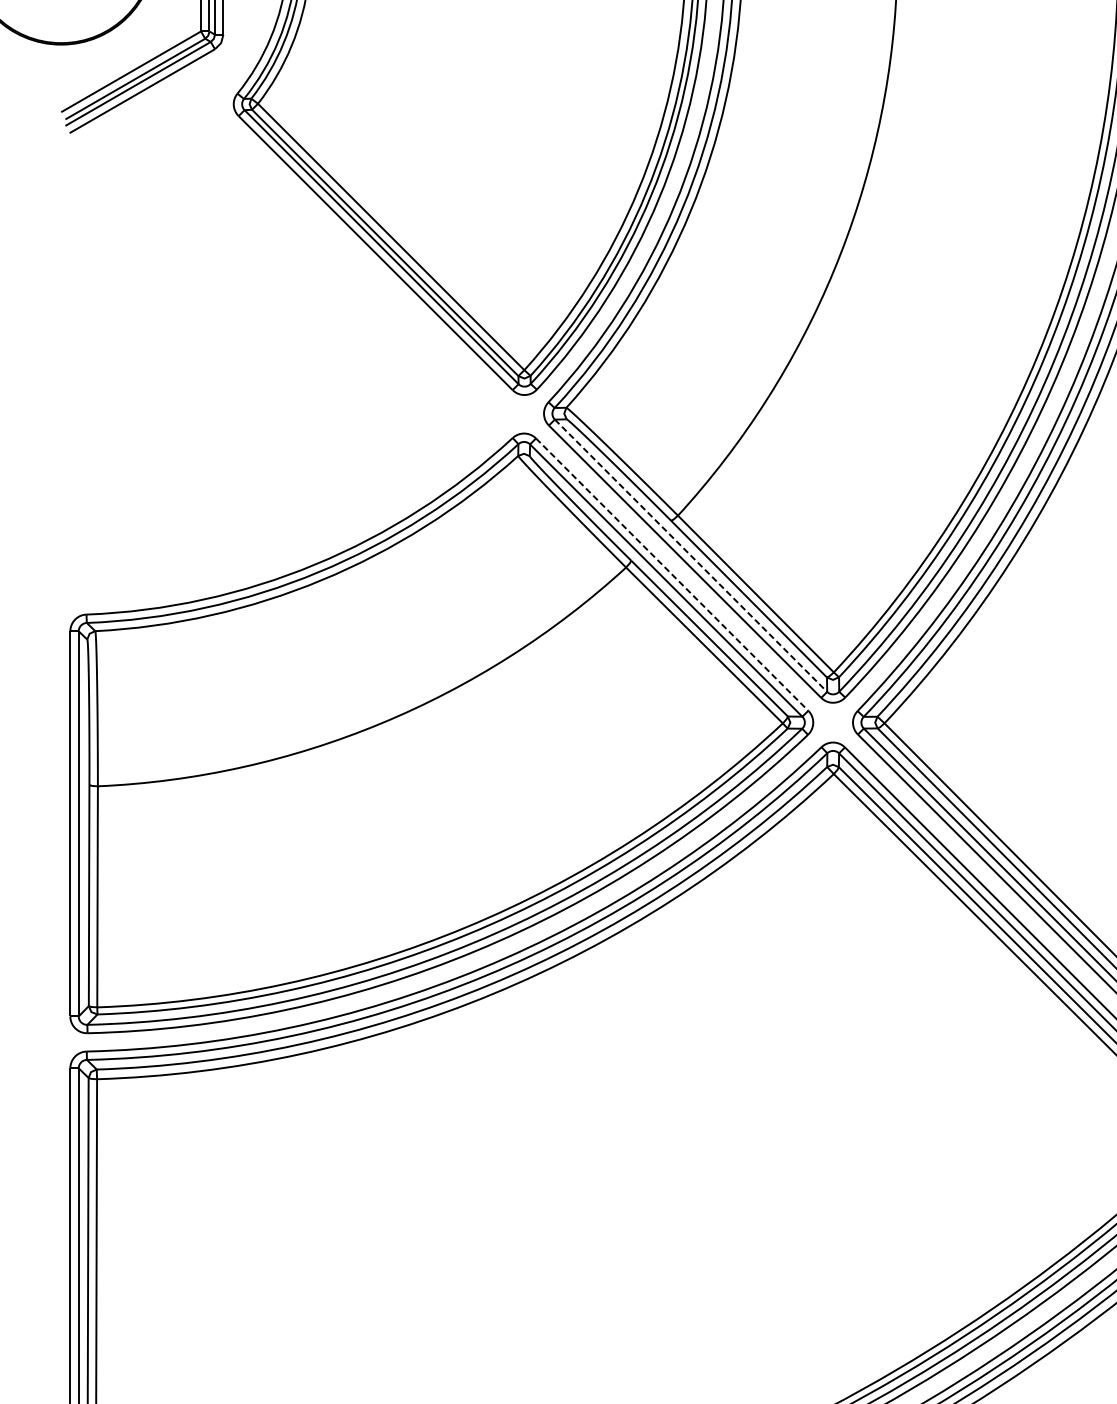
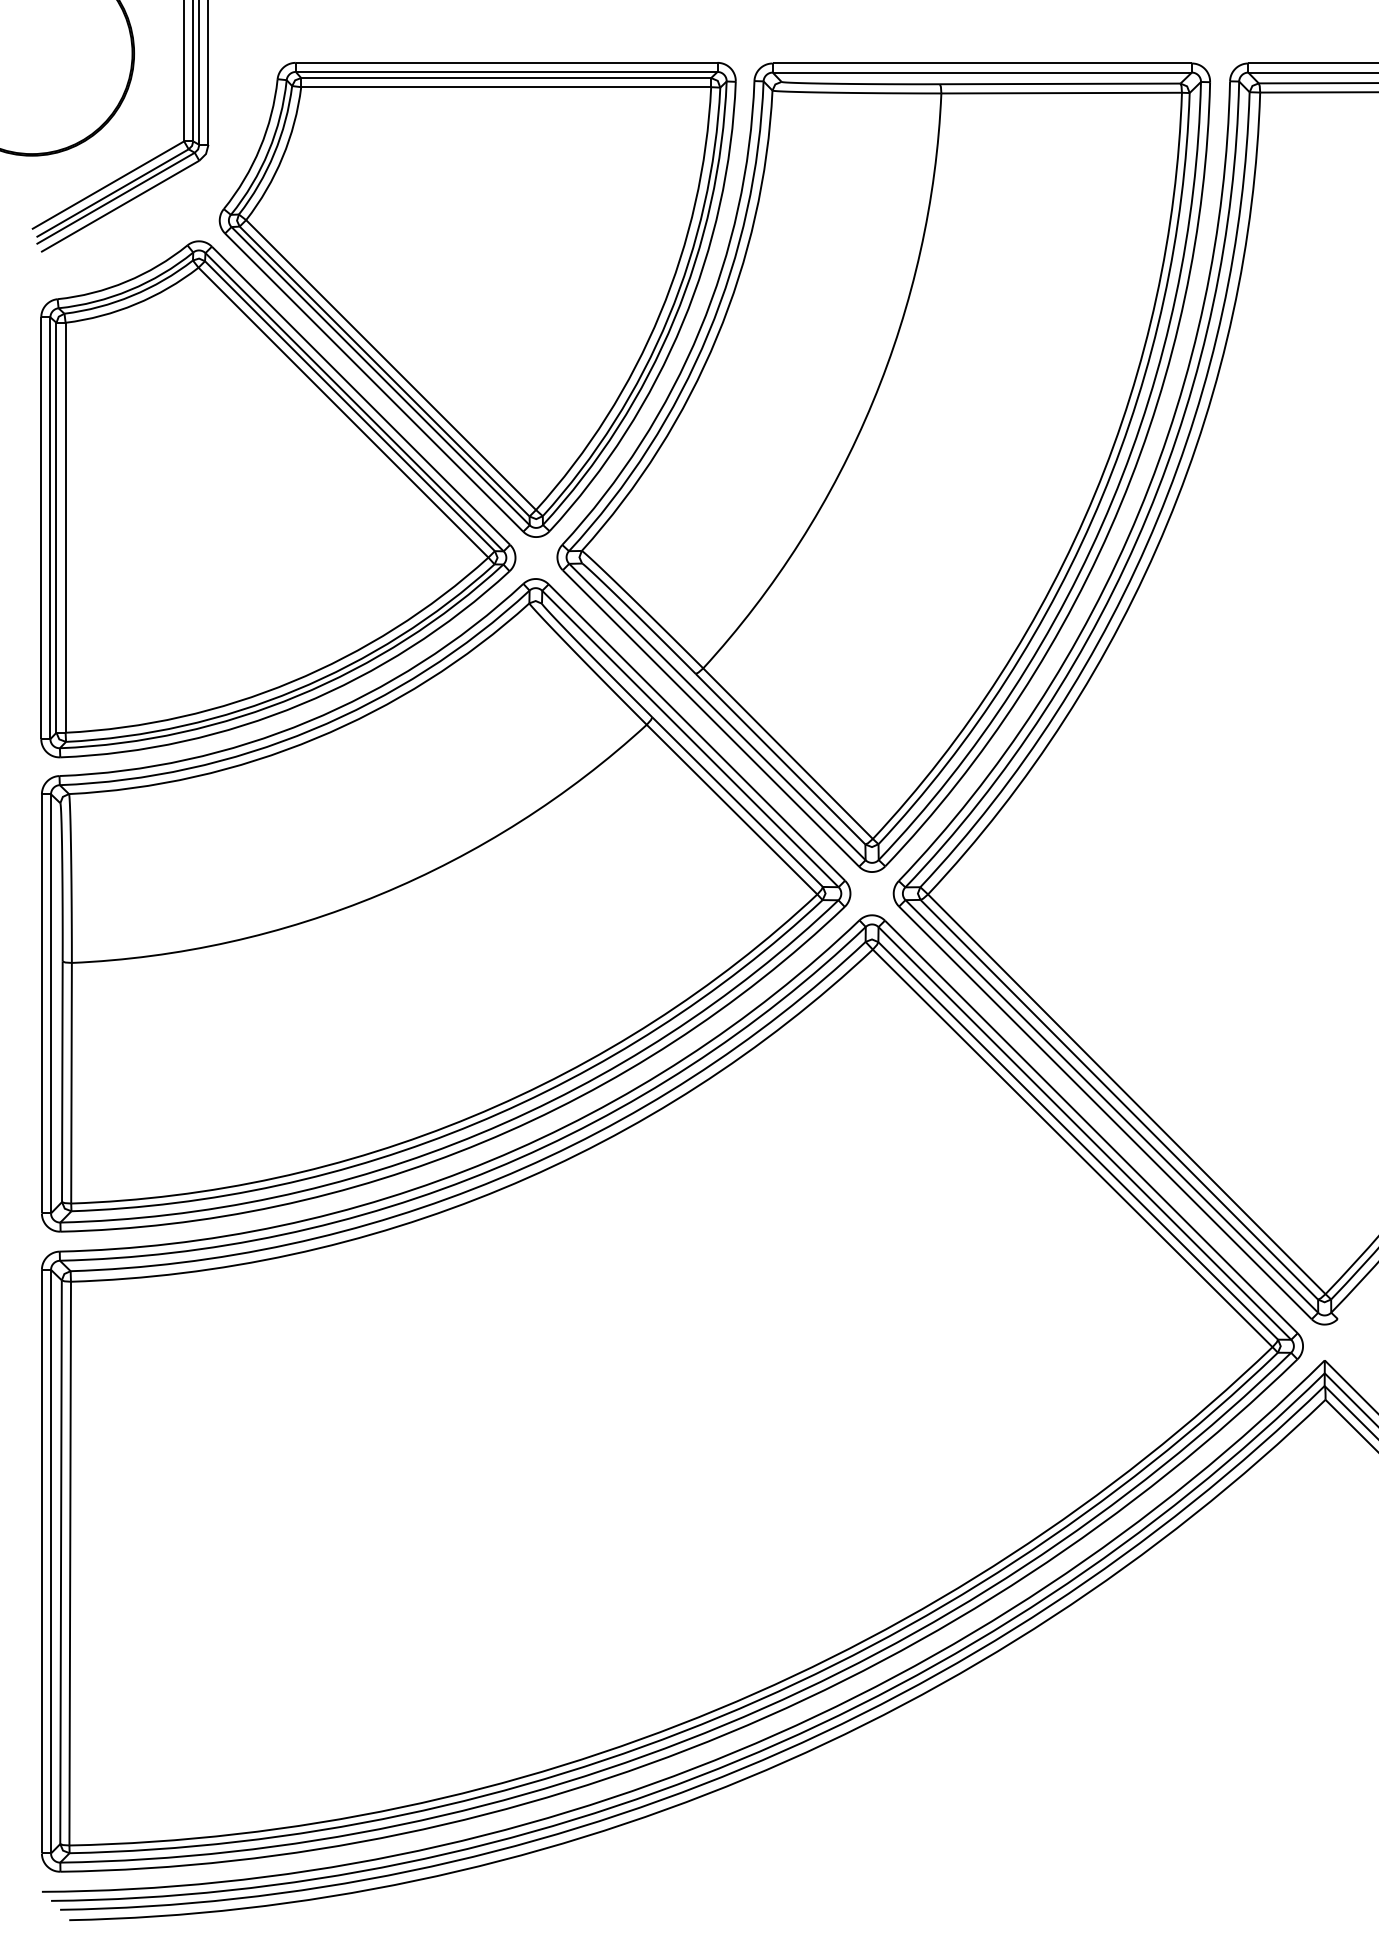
part: (287, 360) -> (278, 499), added
line: (691, 556) -> (717, 712), dashed -> solid
line: (671, 574) -> (696, 732), dashed -> solid

